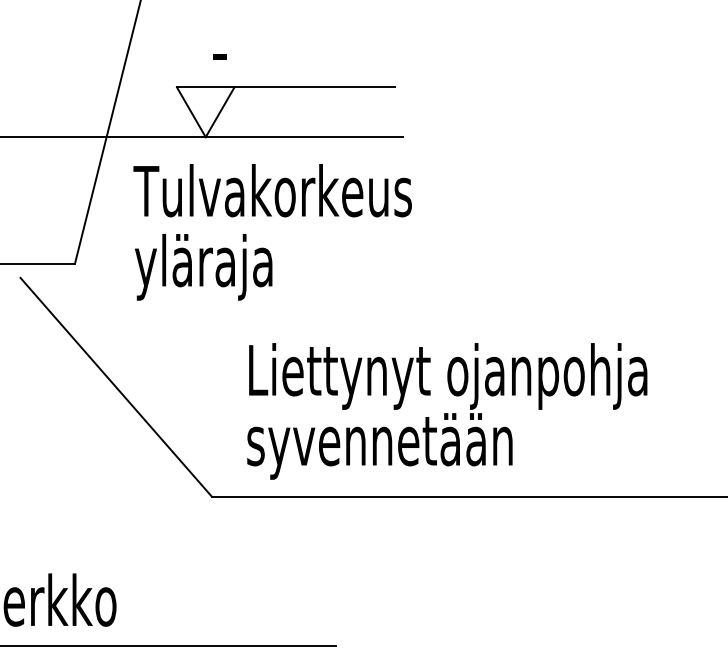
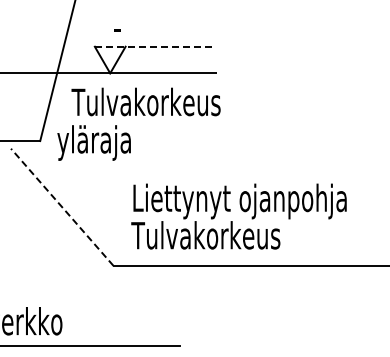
line: (286, 87) -> (153, 46), solid -> dashed
text: (202, 266) -> (93, 142), moved
line: (116, 387) -> (62, 207), solid -> dashed
text: (383, 445) -> (205, 238), syvennetään -> Tulvakorkeus

